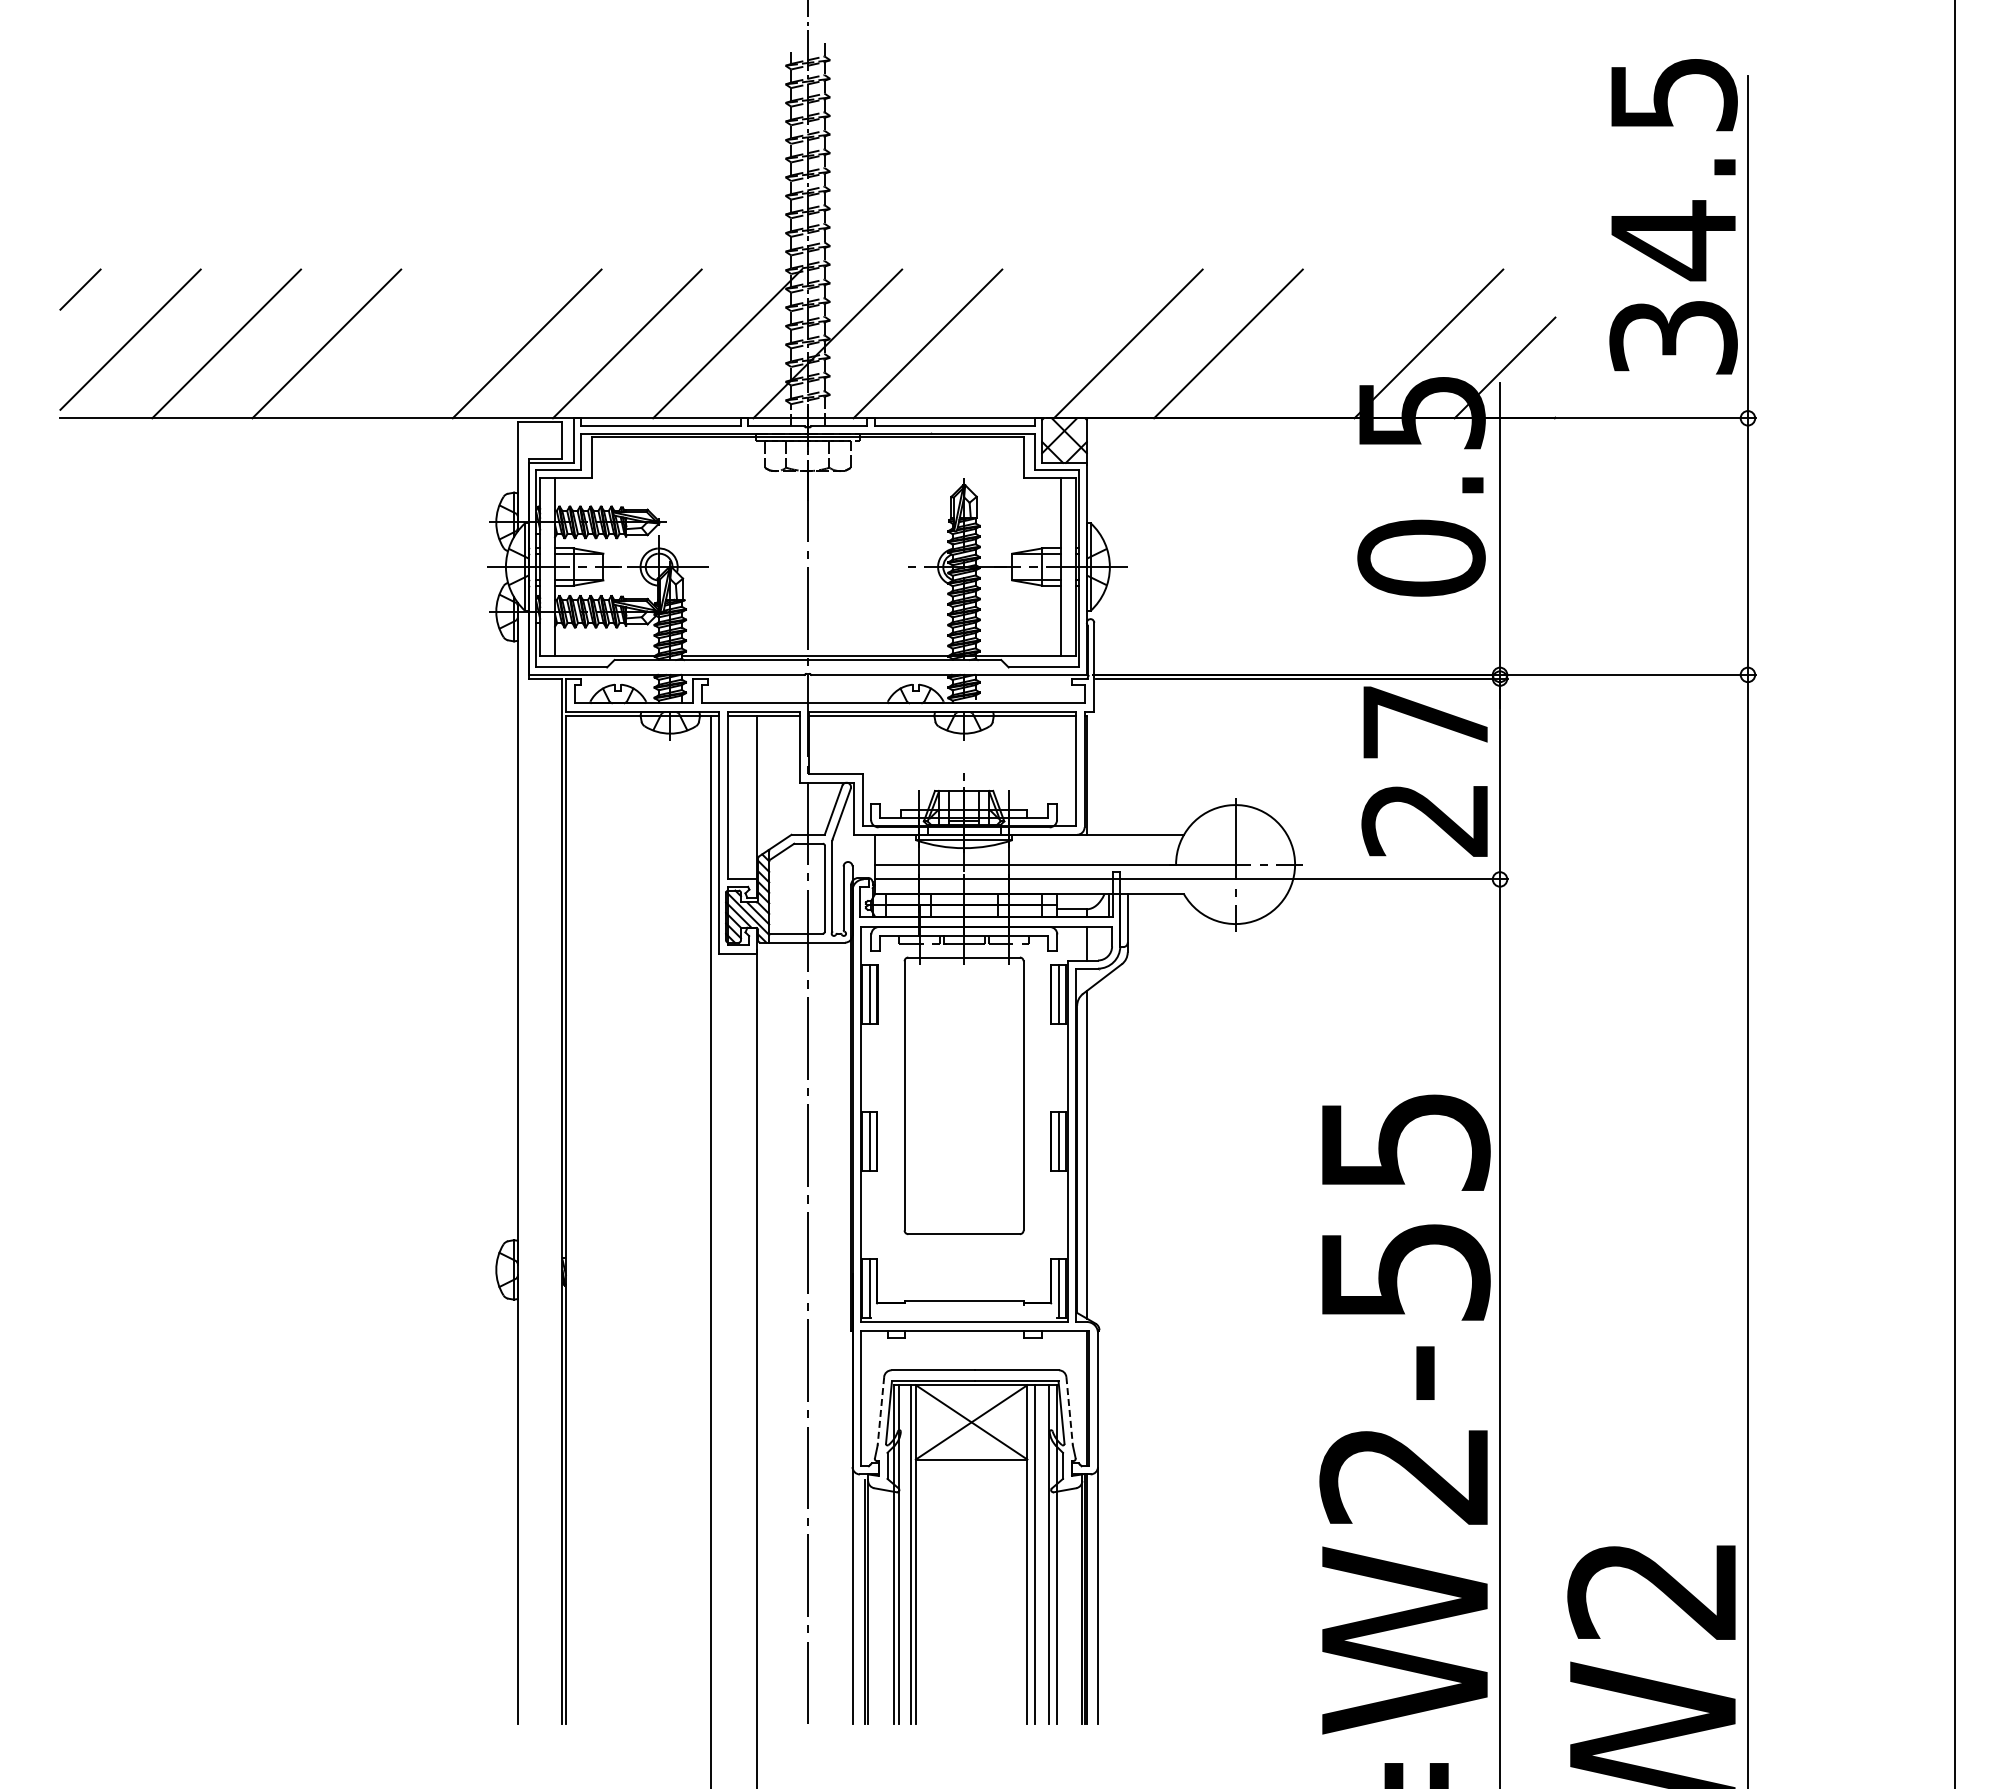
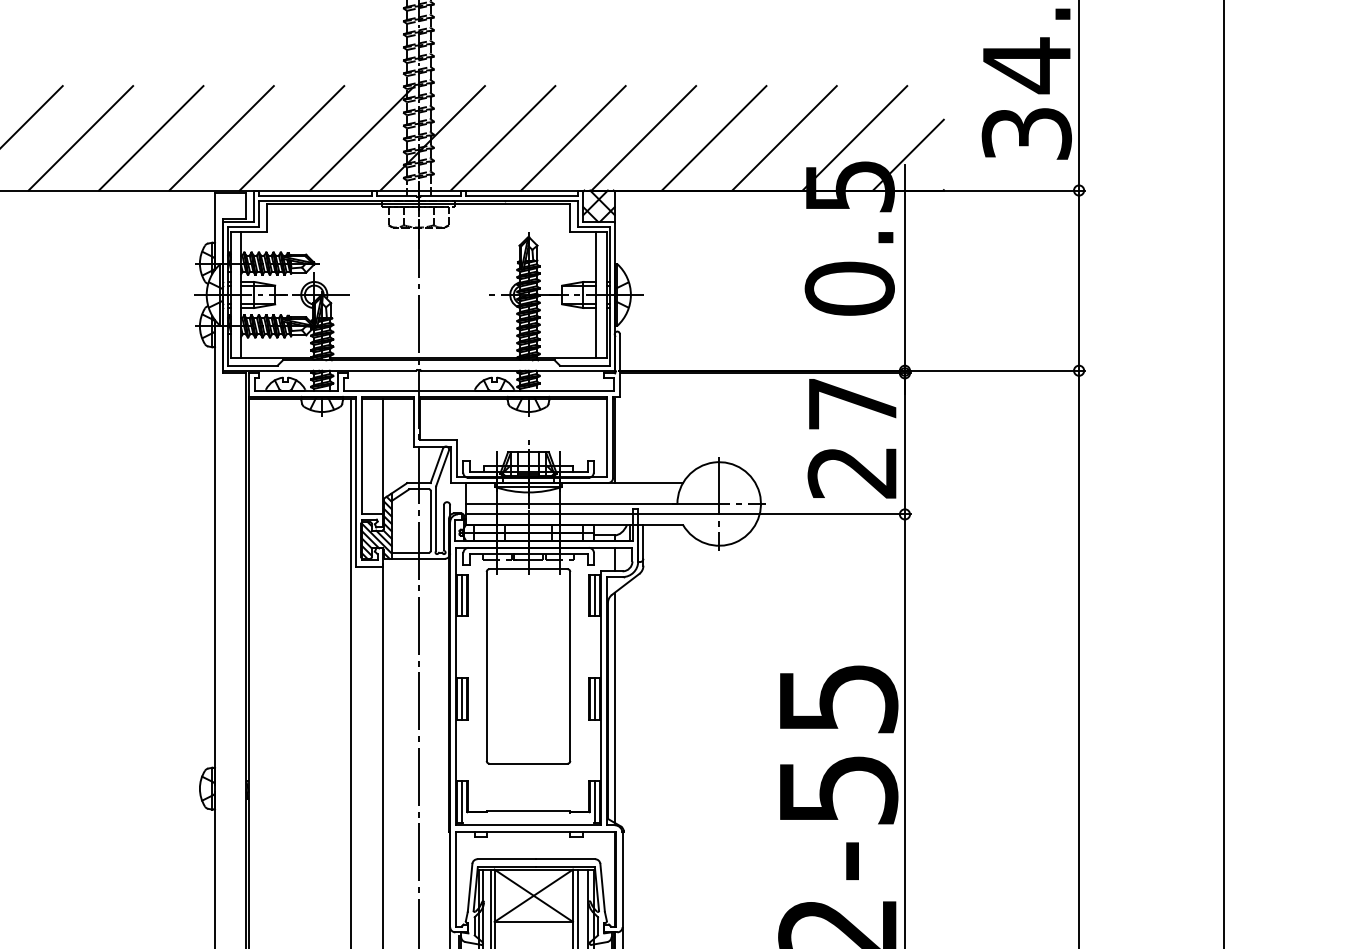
line: (426, 343) -> (150, 137), added
line: (1027, 343) -> (573, 137), added
line: (1328, 343) -> (784, 137), added
line: (880, 1411) -> (469, 888), dashed -> solid
line: (1069, 1411) -> (602, 888), dashed -> solid

